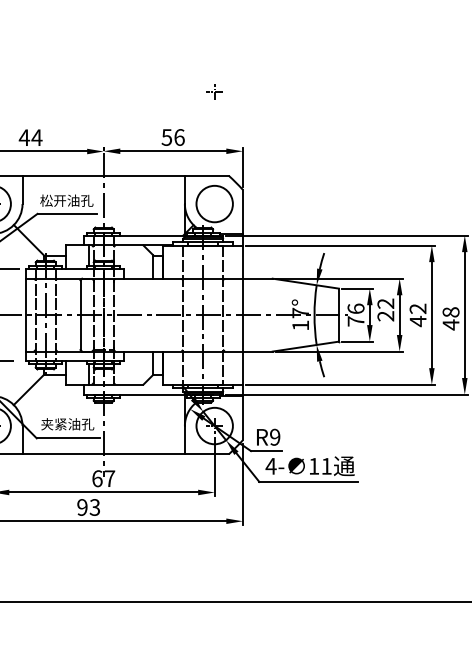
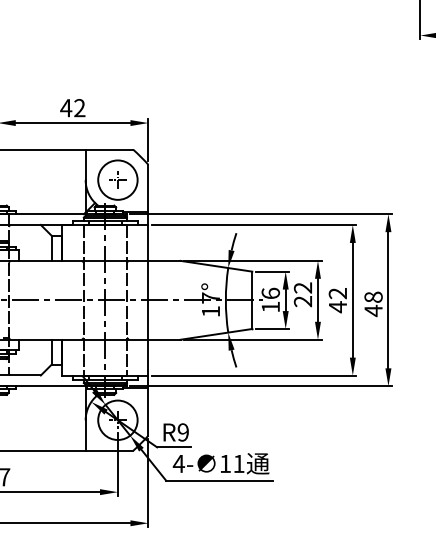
part: (214, 91) -> (117, 179), moved
text: (172, 137) -> (72, 108), 56 -> 42
text: (355, 321) -> (270, 307), 76 -> 16

